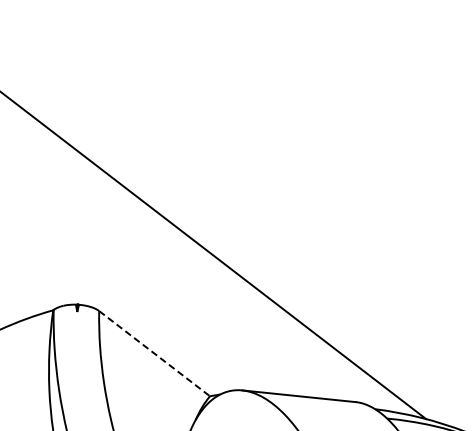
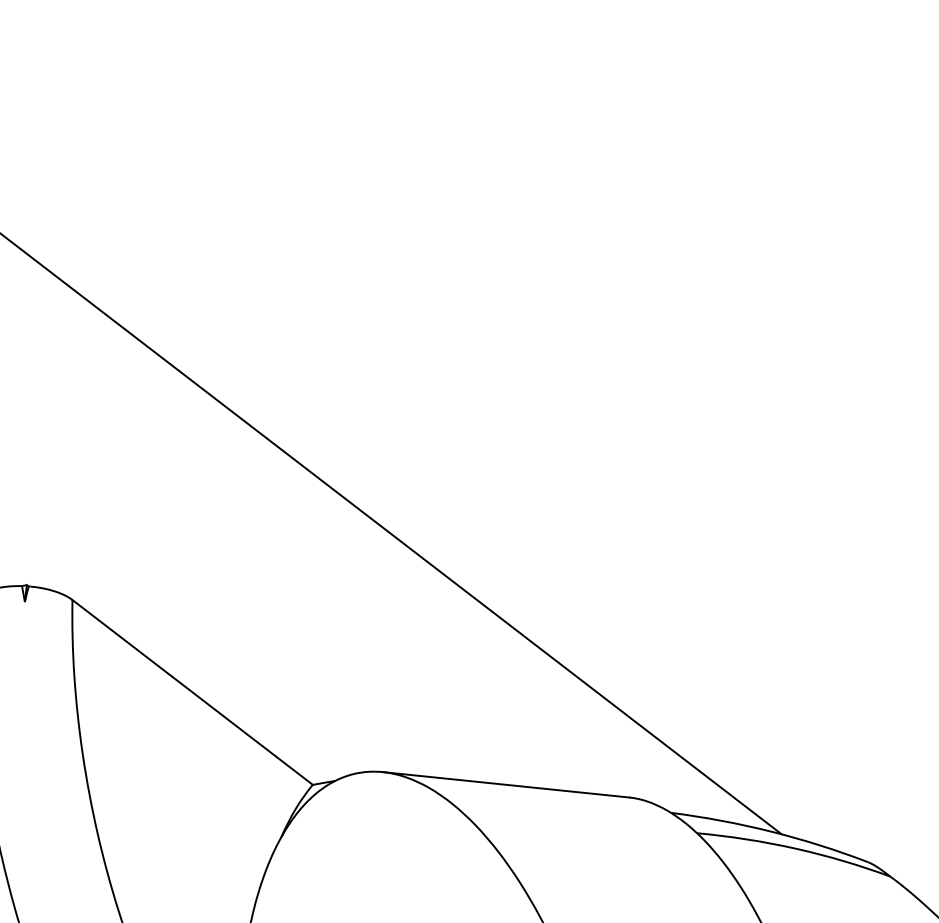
line: (154, 353) -> (192, 692), dashed -> solid

